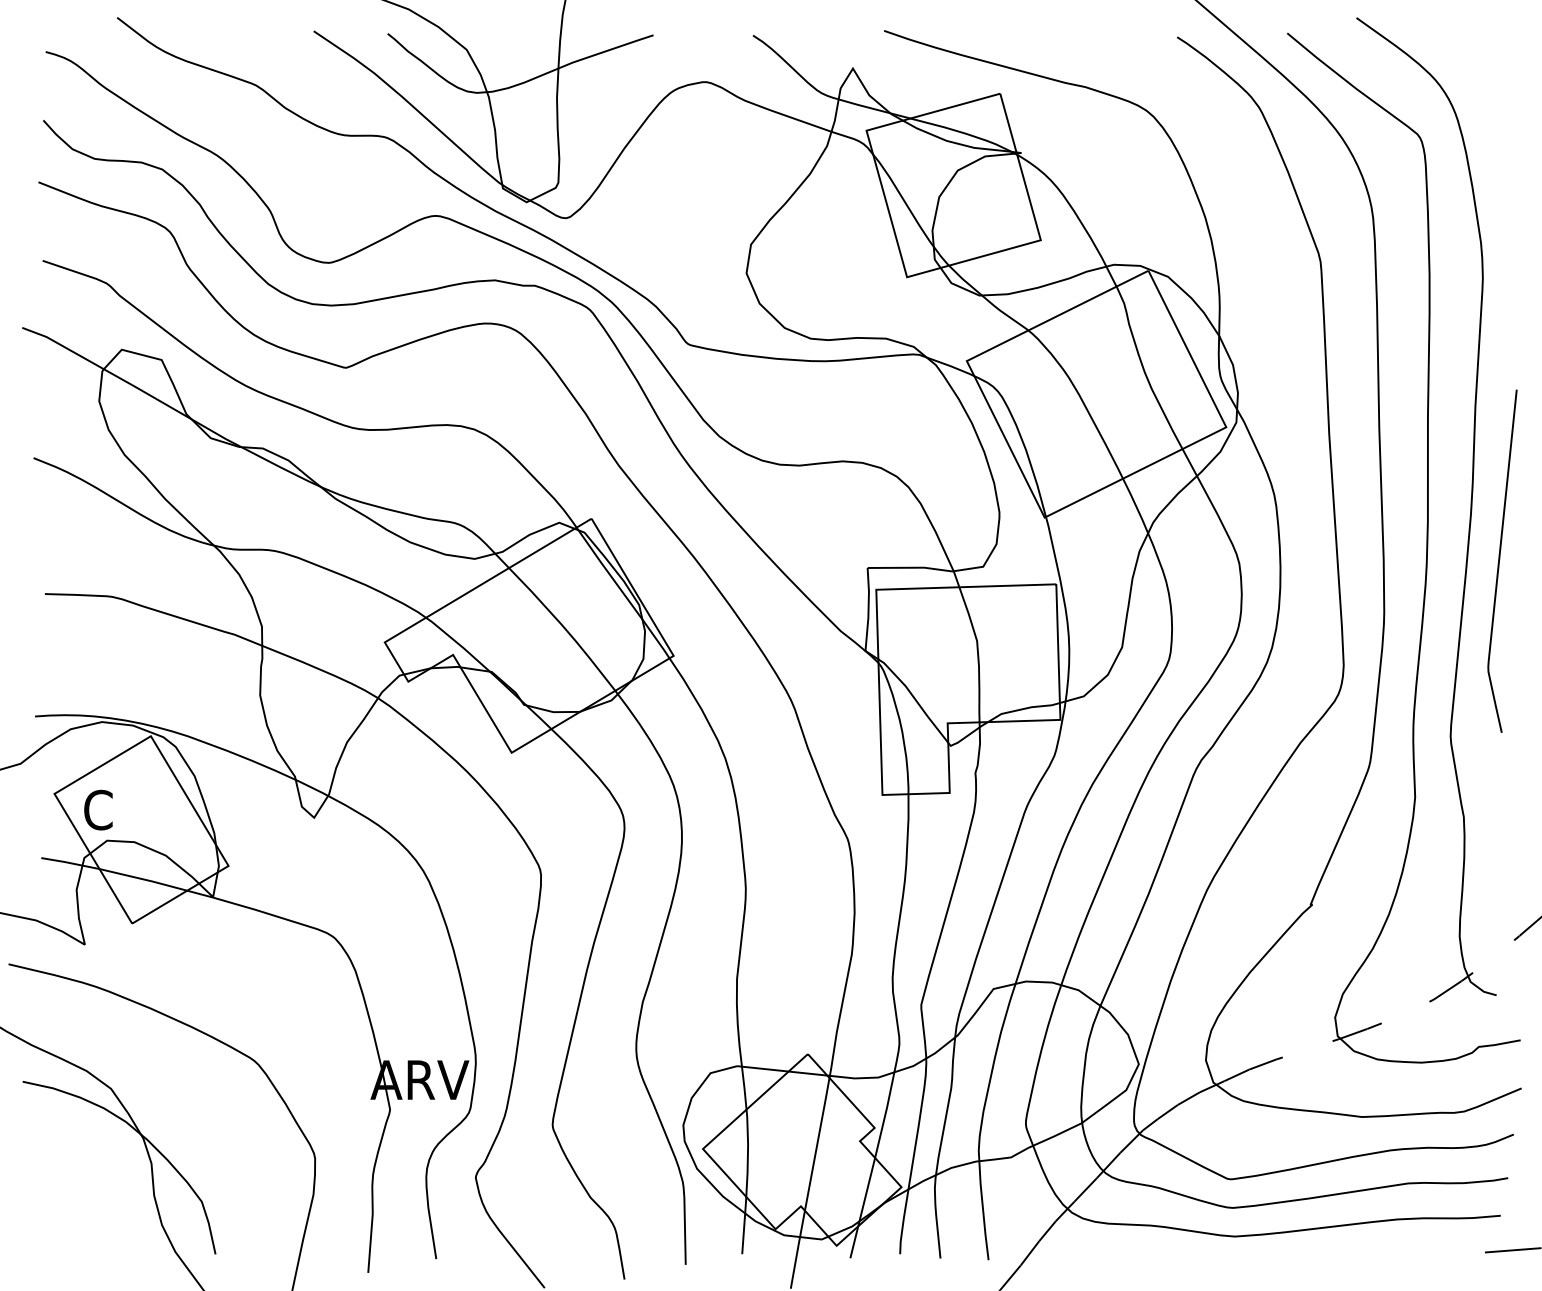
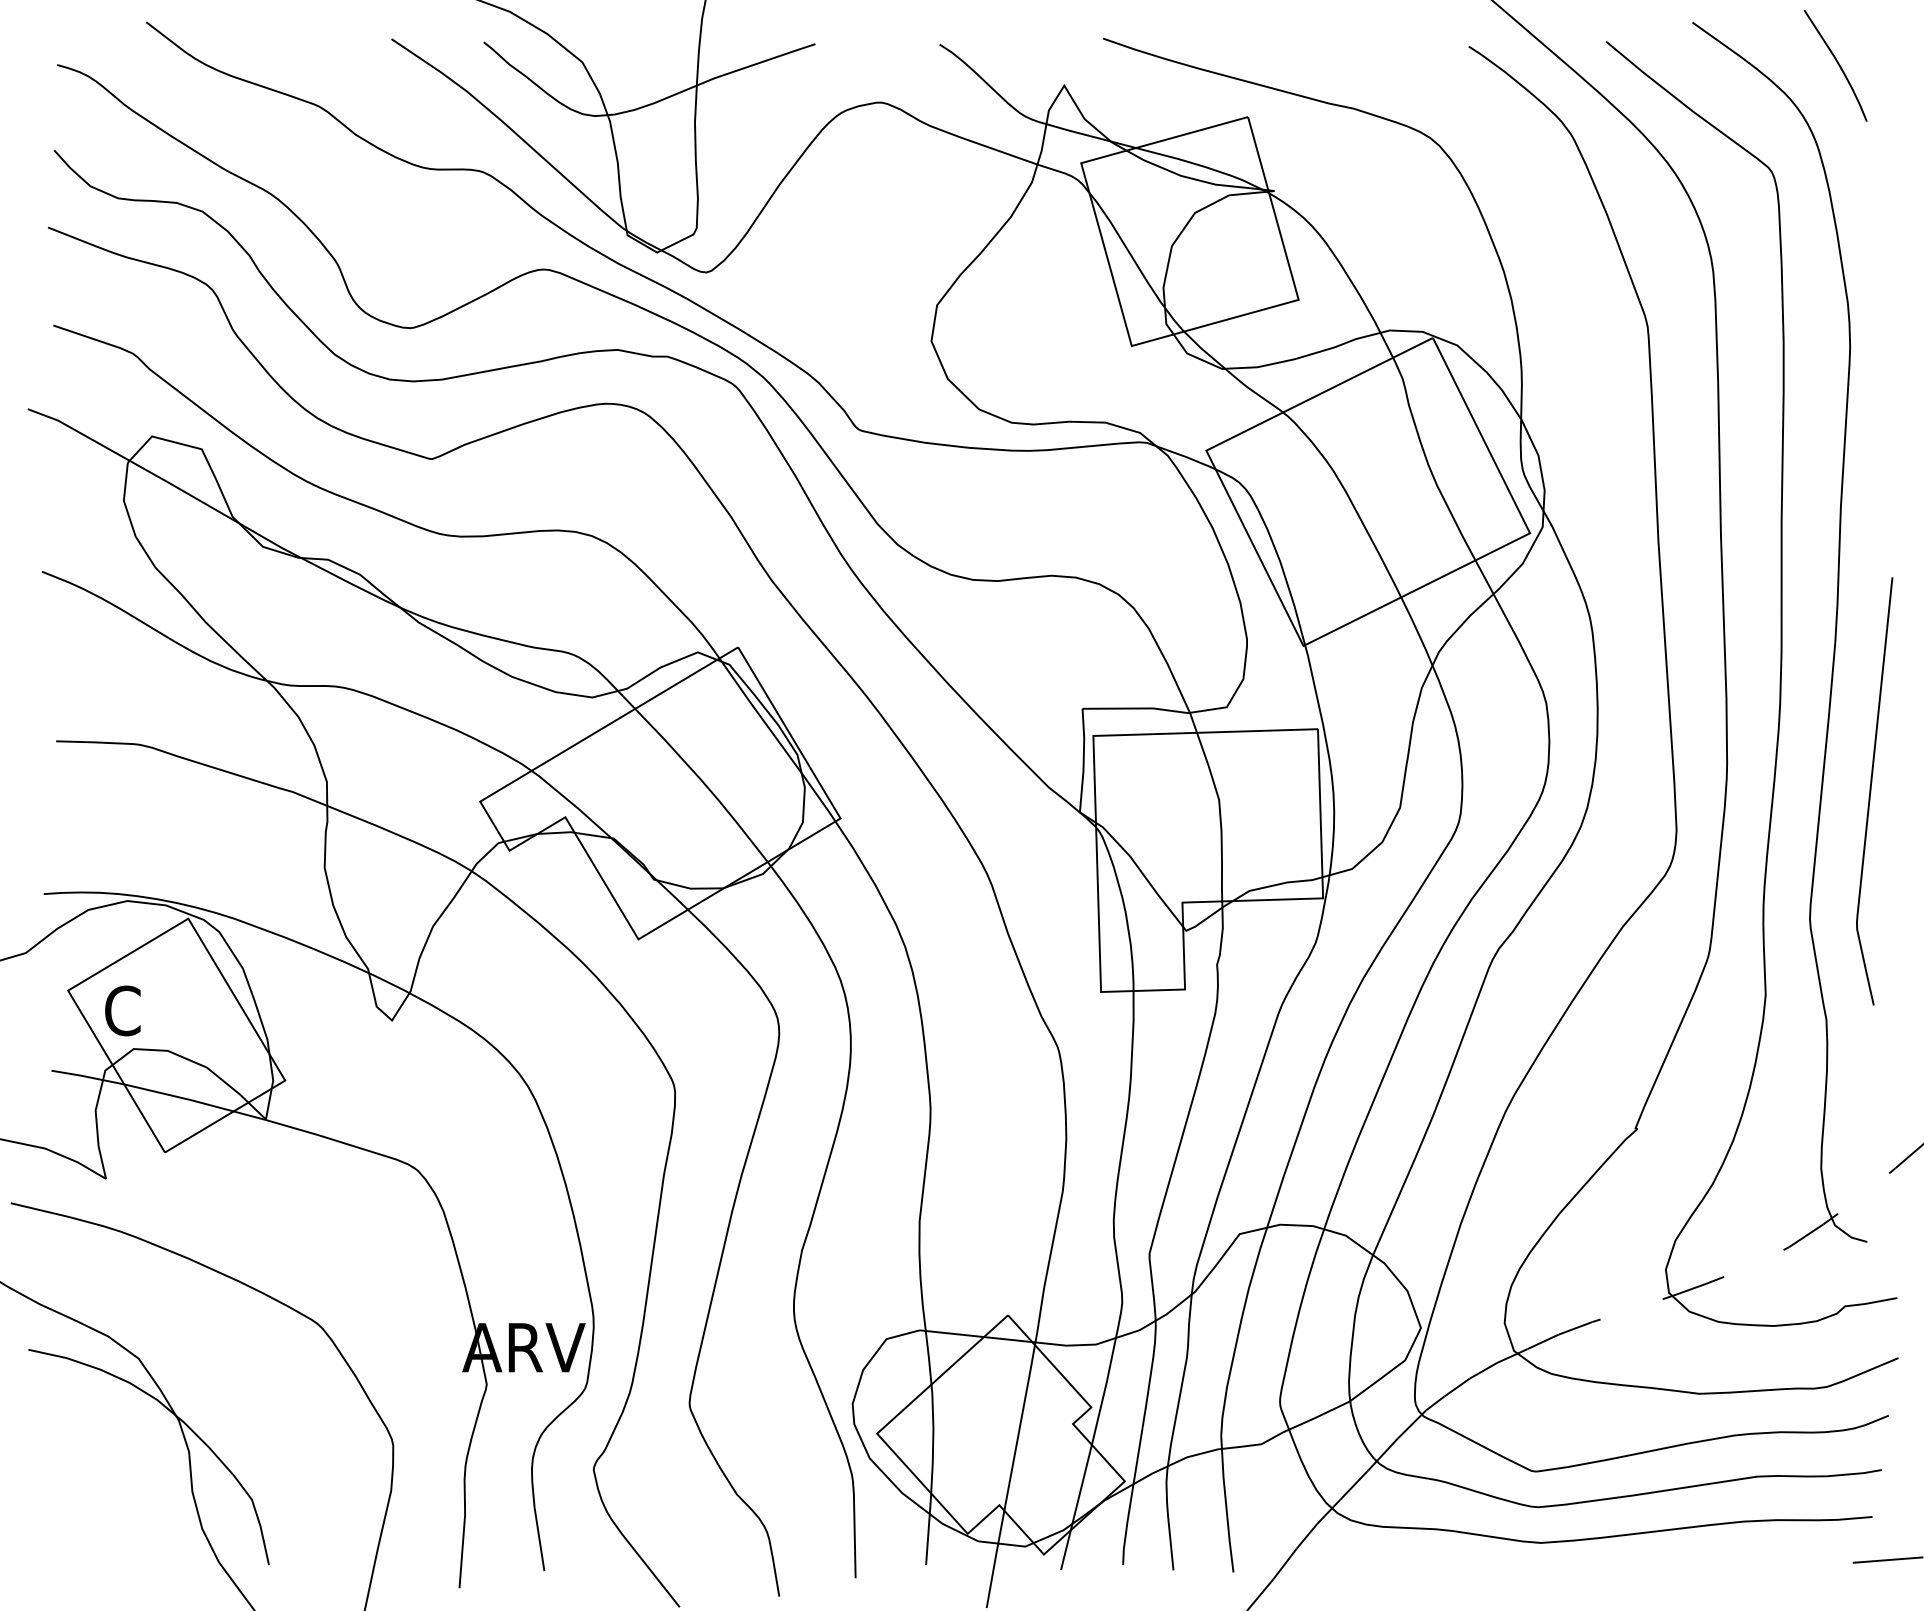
curve: (1472, 51) -> (1837, 64), added
curve: (1499, 561) -> (1871, 791), moved

